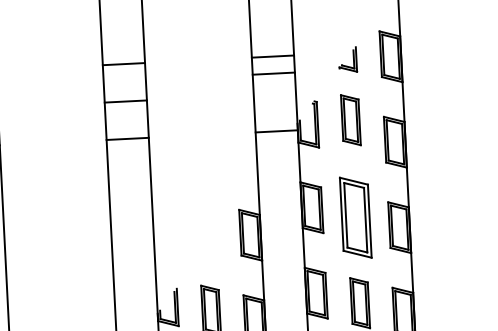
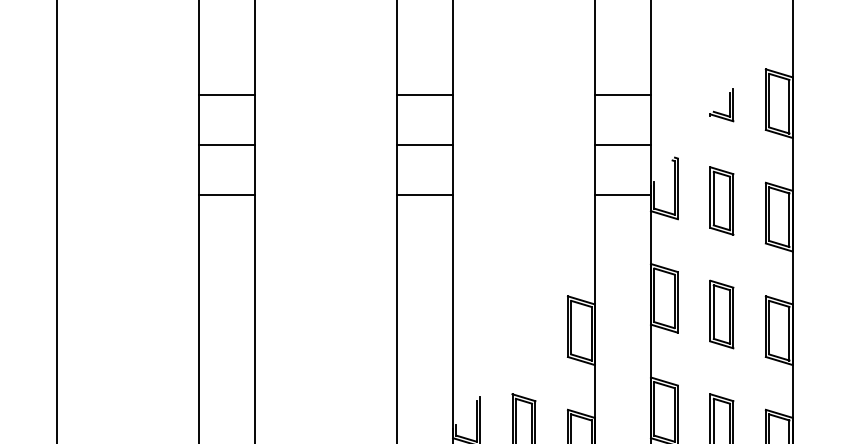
line: (273, 73) -> (622, 145), moved
part: (350, 119) -> (721, 200), moved
part: (355, 217) -> (721, 314), size x0.62

